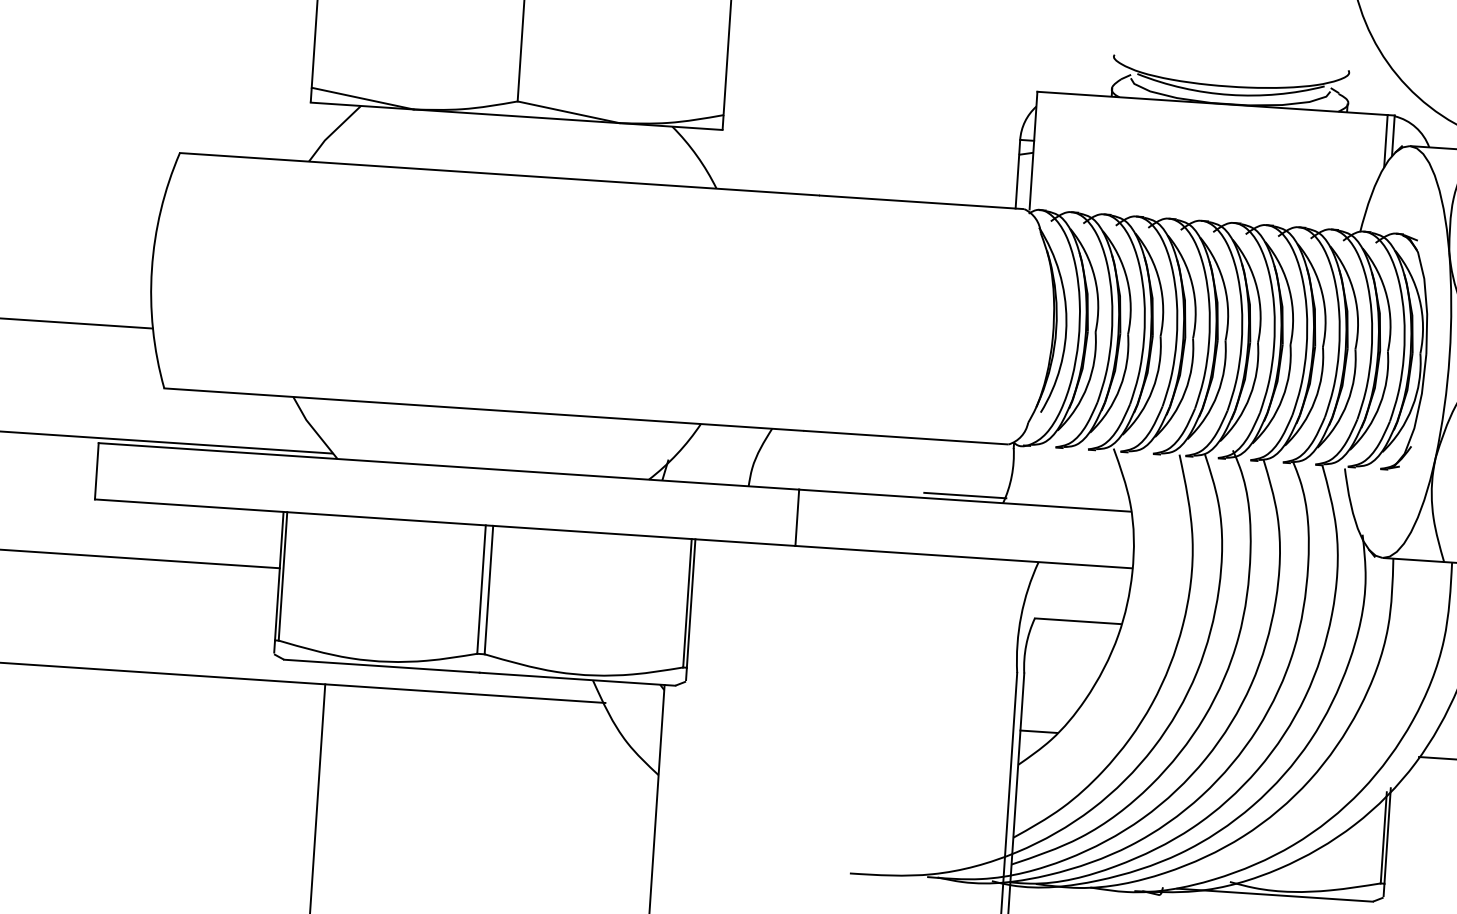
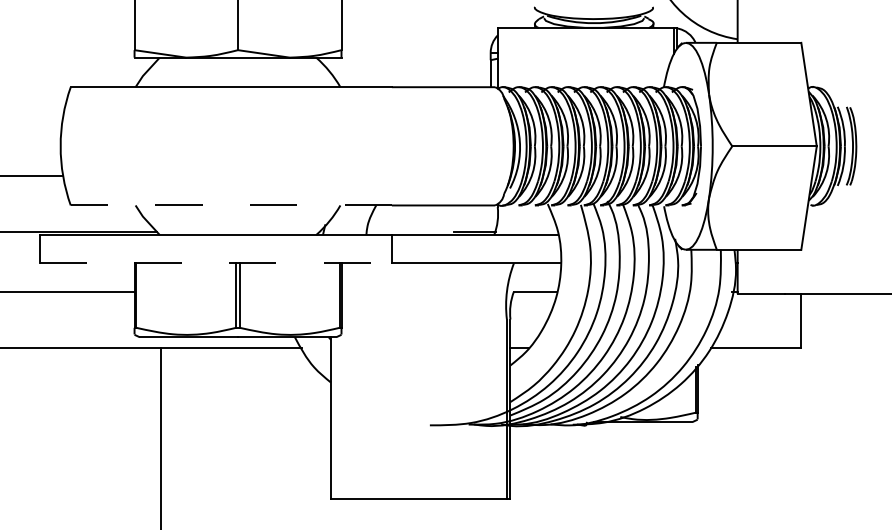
line: (484, 409) -> (231, 205), solid -> dashed
line: (444, 523) -> (215, 263), solid -> dashed

